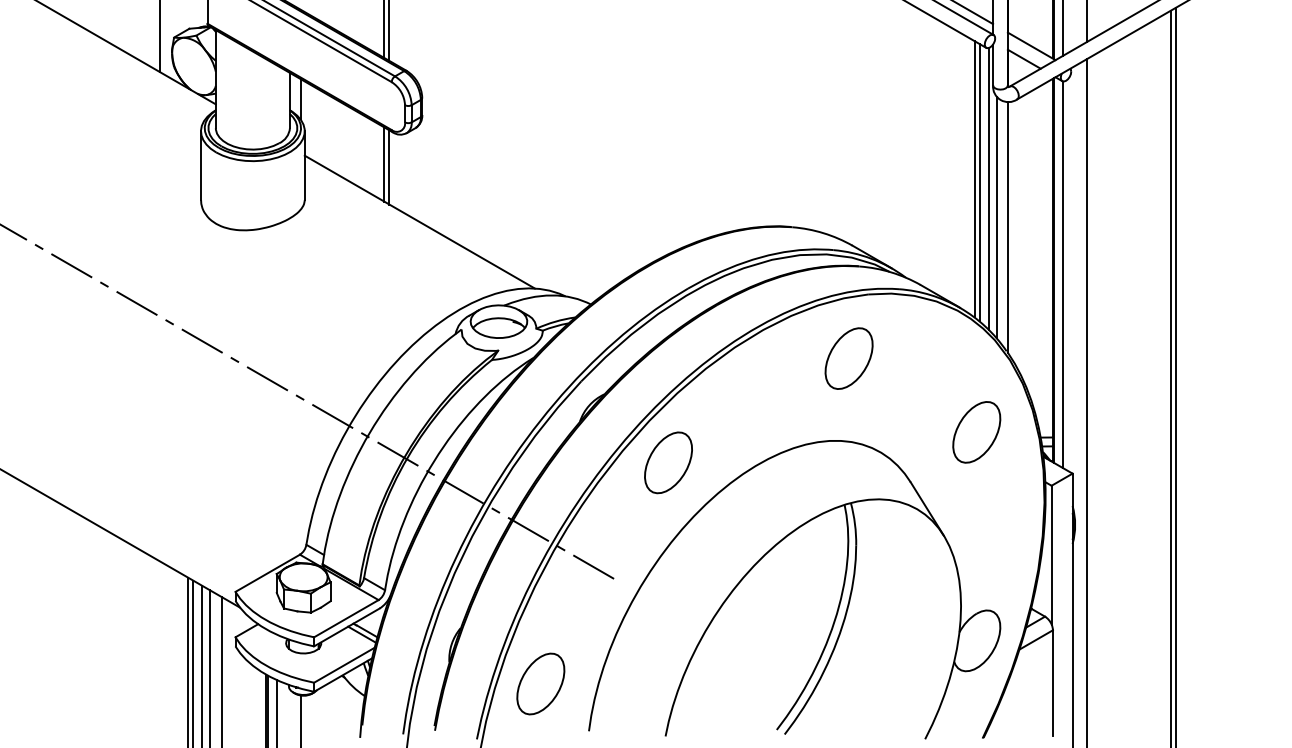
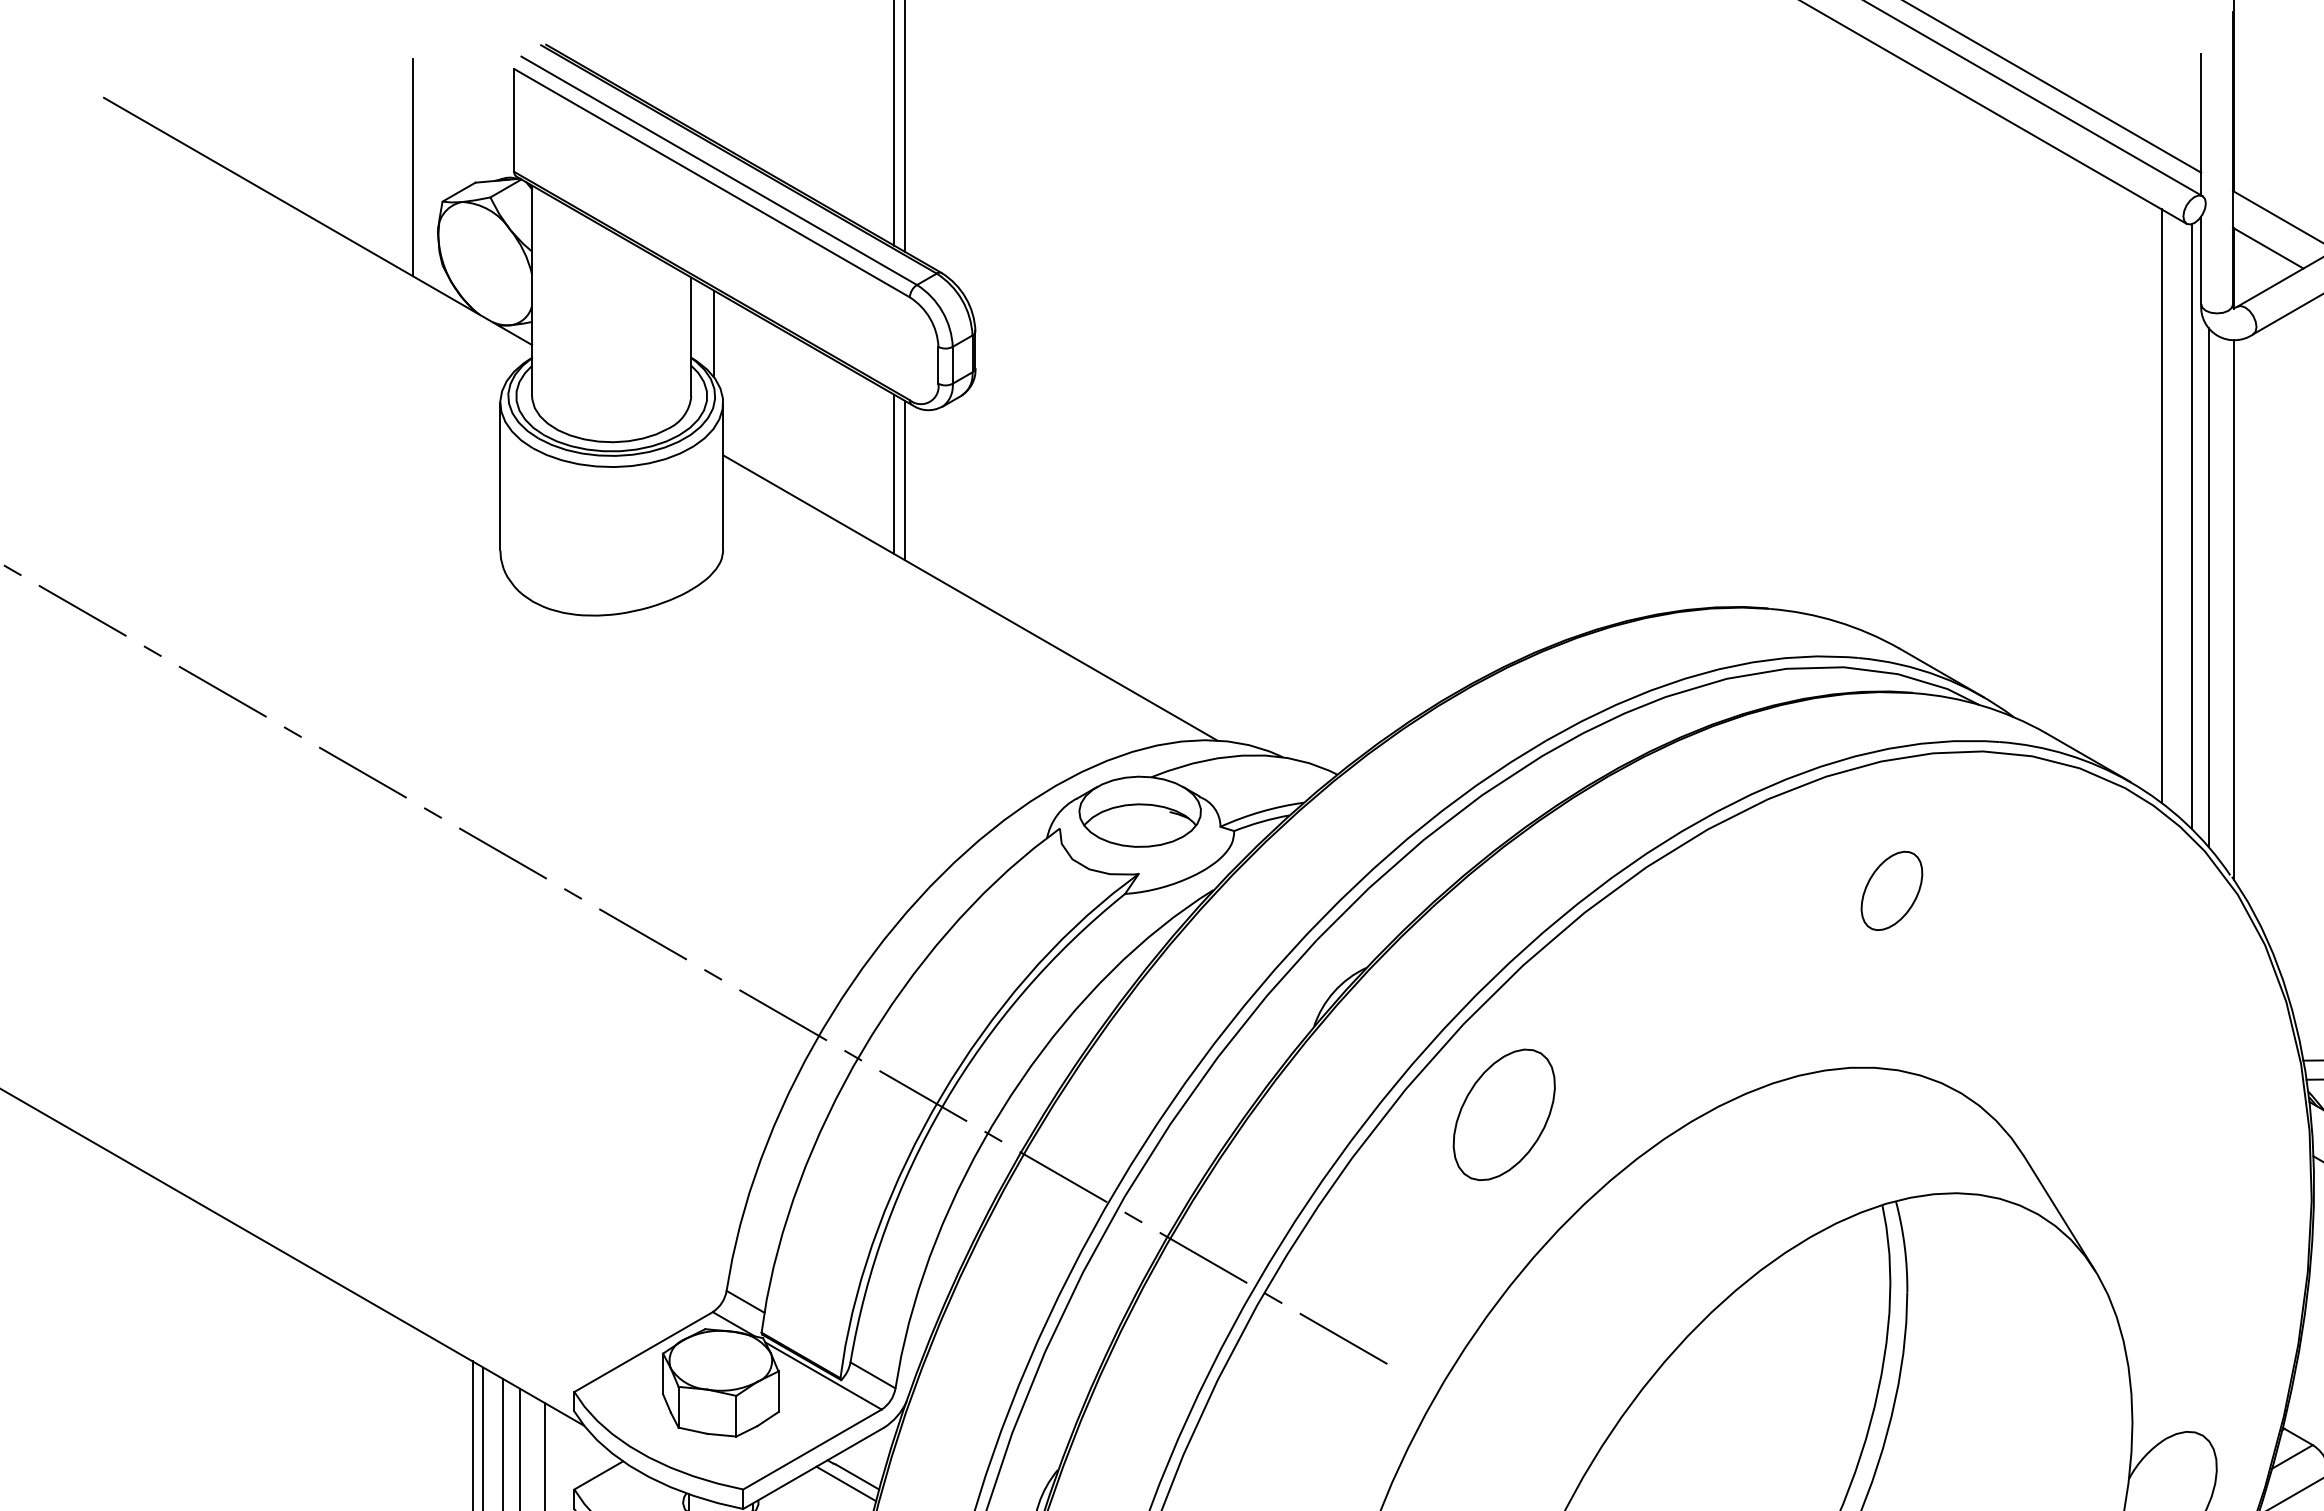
line: (979, 182) -> (2172, 512), removed
part: (848, 358) -> (1890, 890), size x0.6
part: (976, 432) -> (2165, 1049), removed

